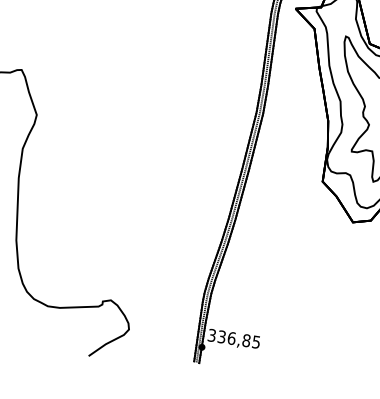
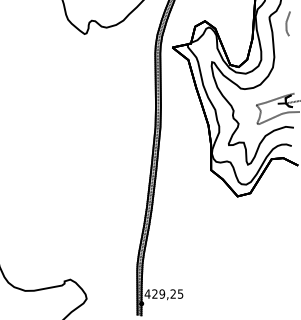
text: (229, 337) -> (160, 293), 336,85 -> 429,25

